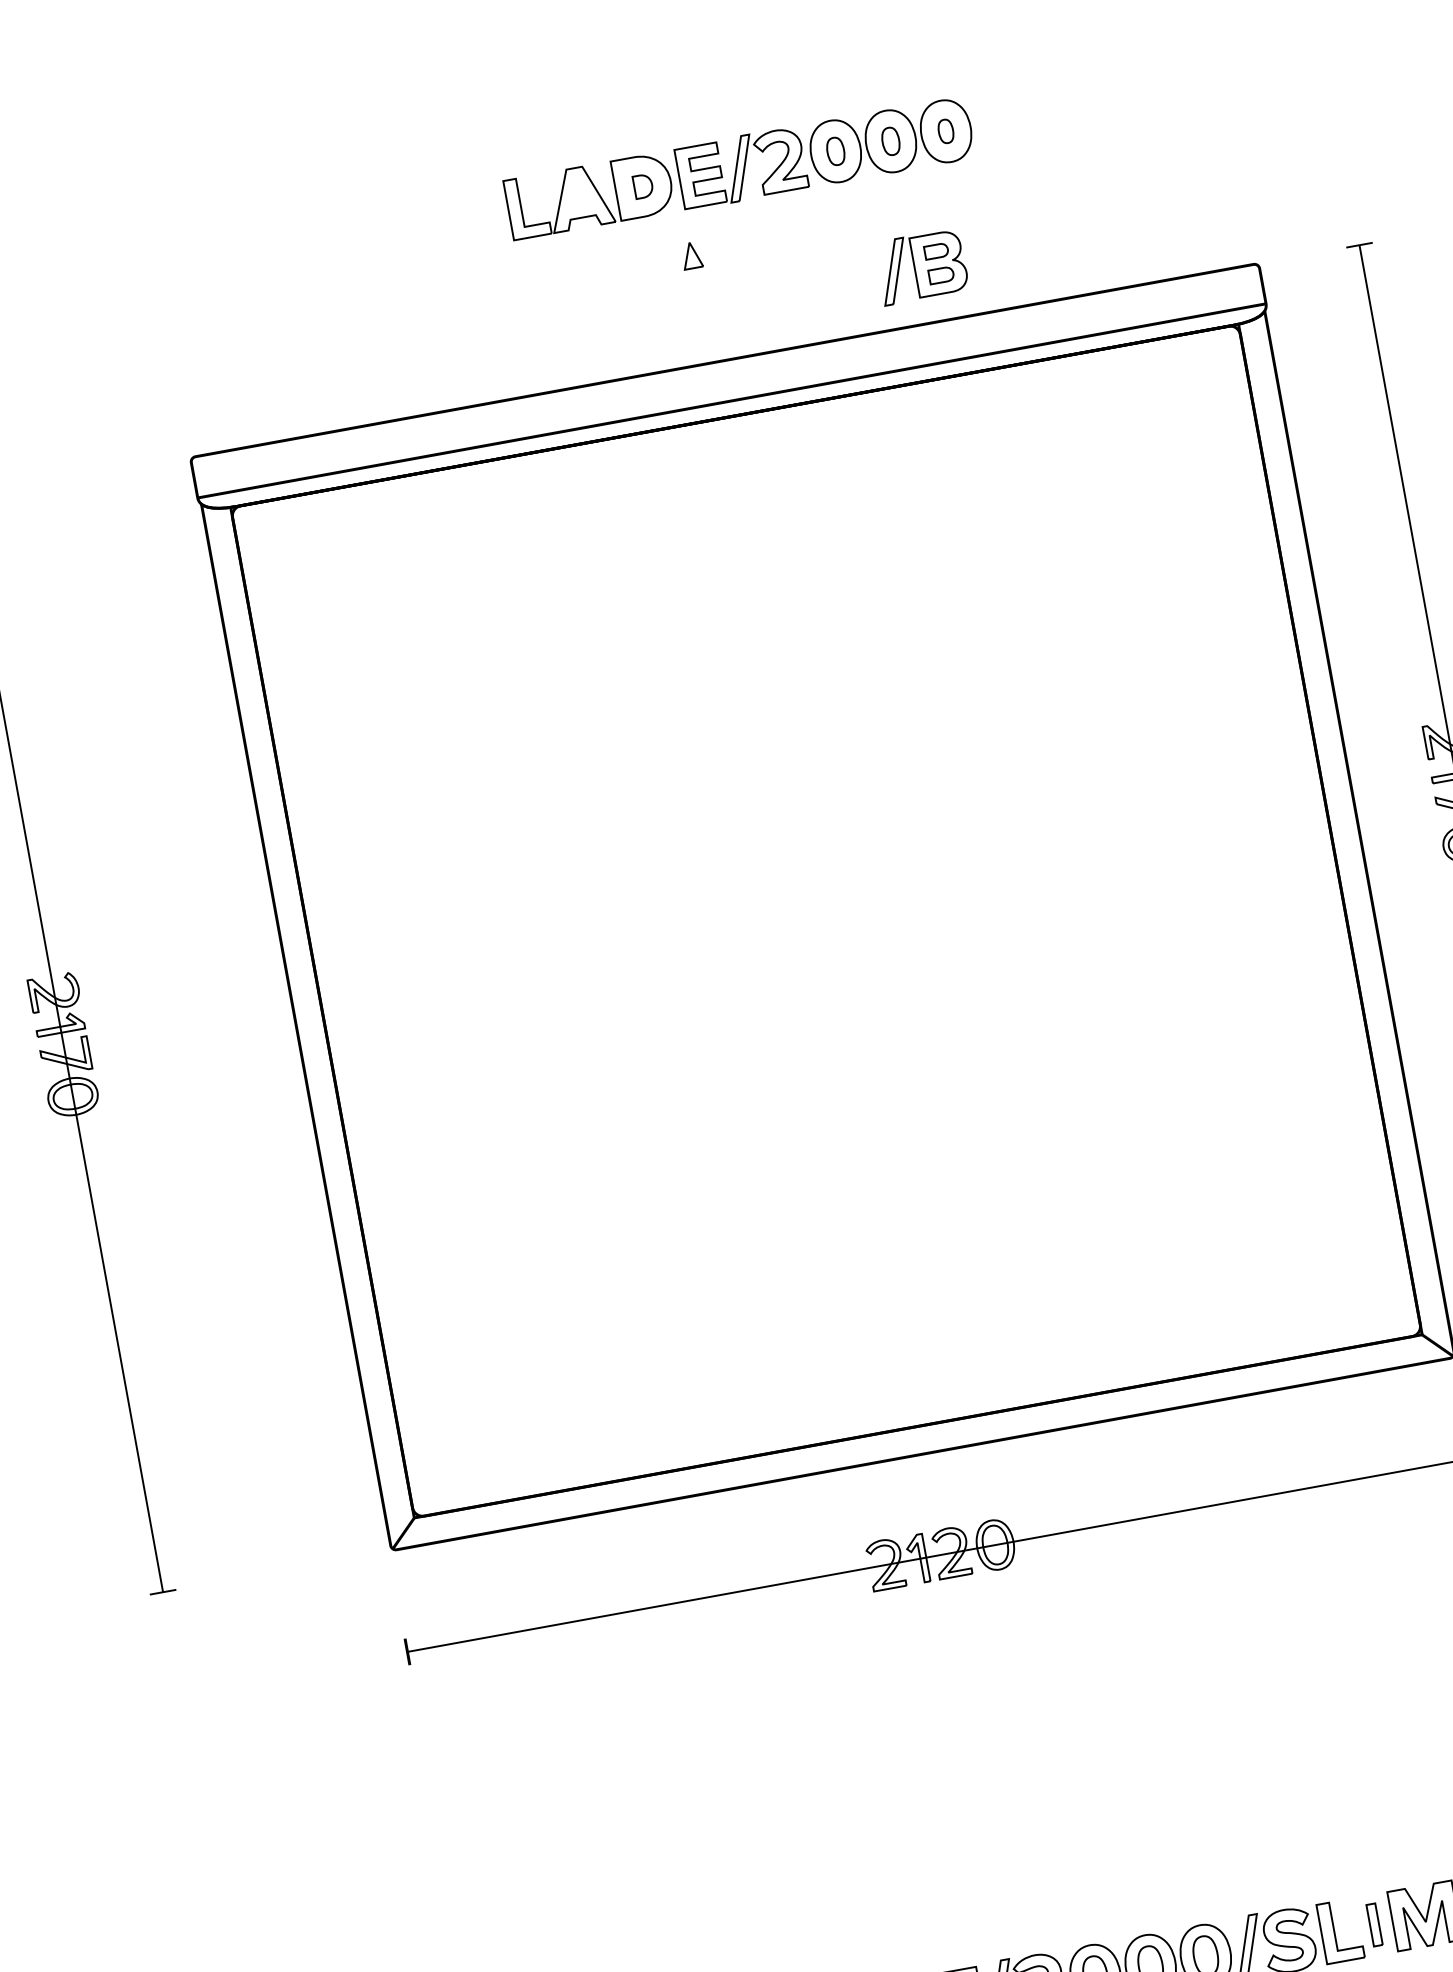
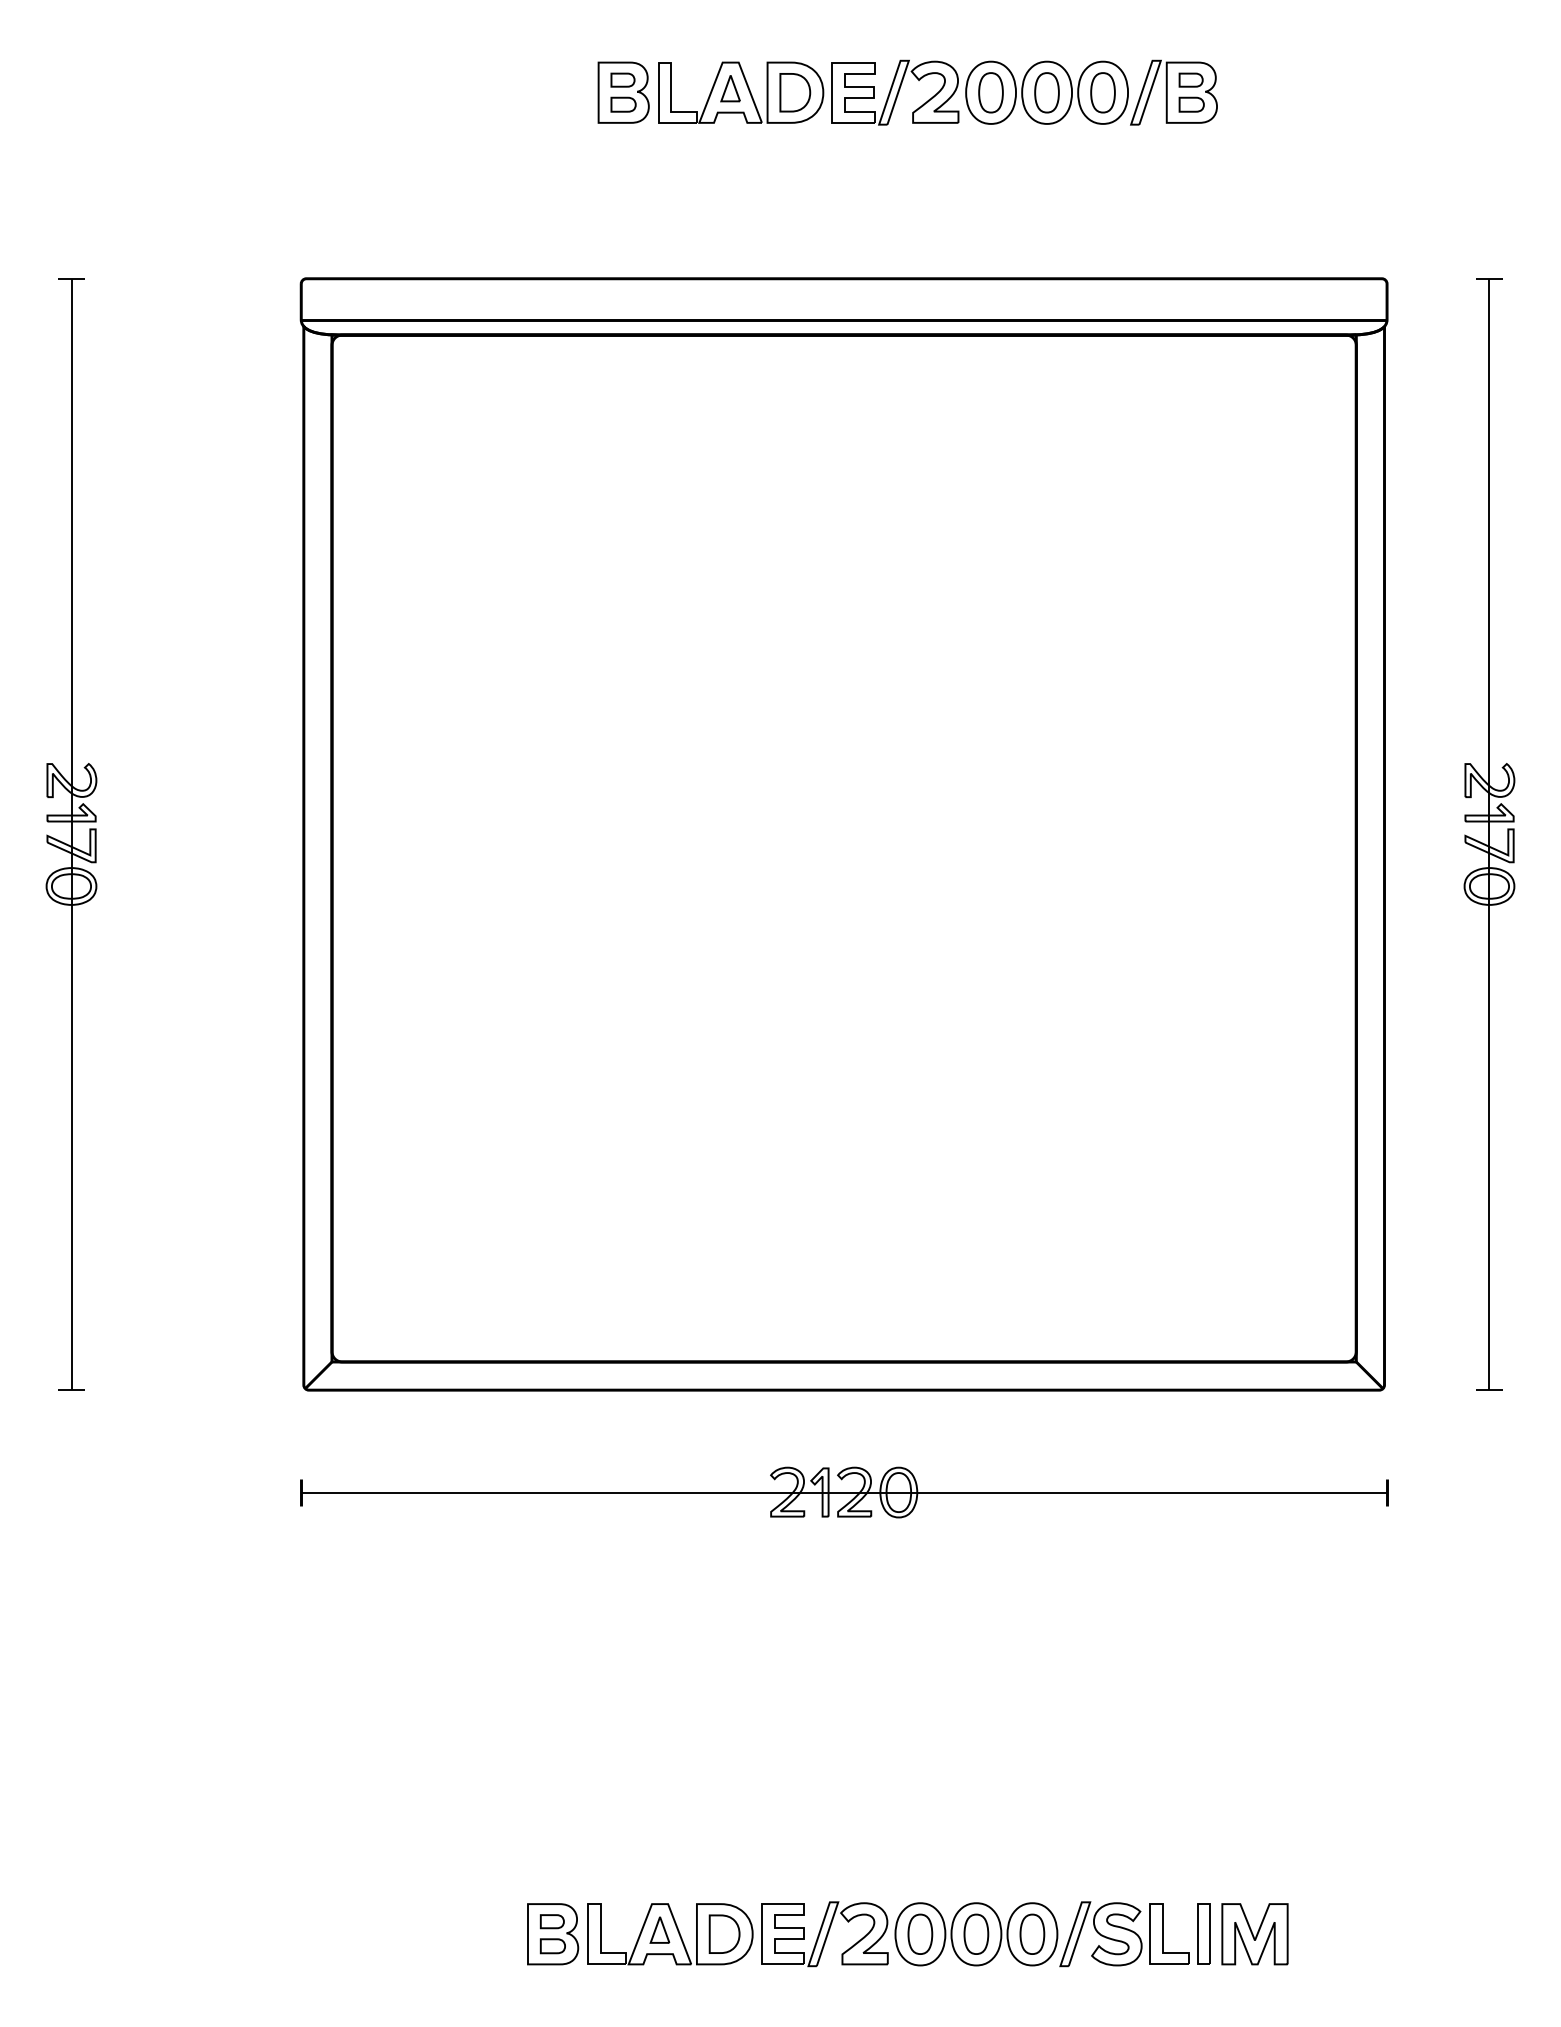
part: (945, 131) -> (1102, 92), size x1.67
part: (890, 141) -> (1046, 92), size x1.43
part: (835, 151) -> (990, 92), size x1.43
part: (643, 186) -> (795, 92), size x1.67
part: (474, 216) -> (623, 92), added
part: (691, 255) -> (730, 88), moved
part: (921, 266) -> (1173, 92), moved
part: (1373, 1924) -> (1203, 1933), size x1.43

